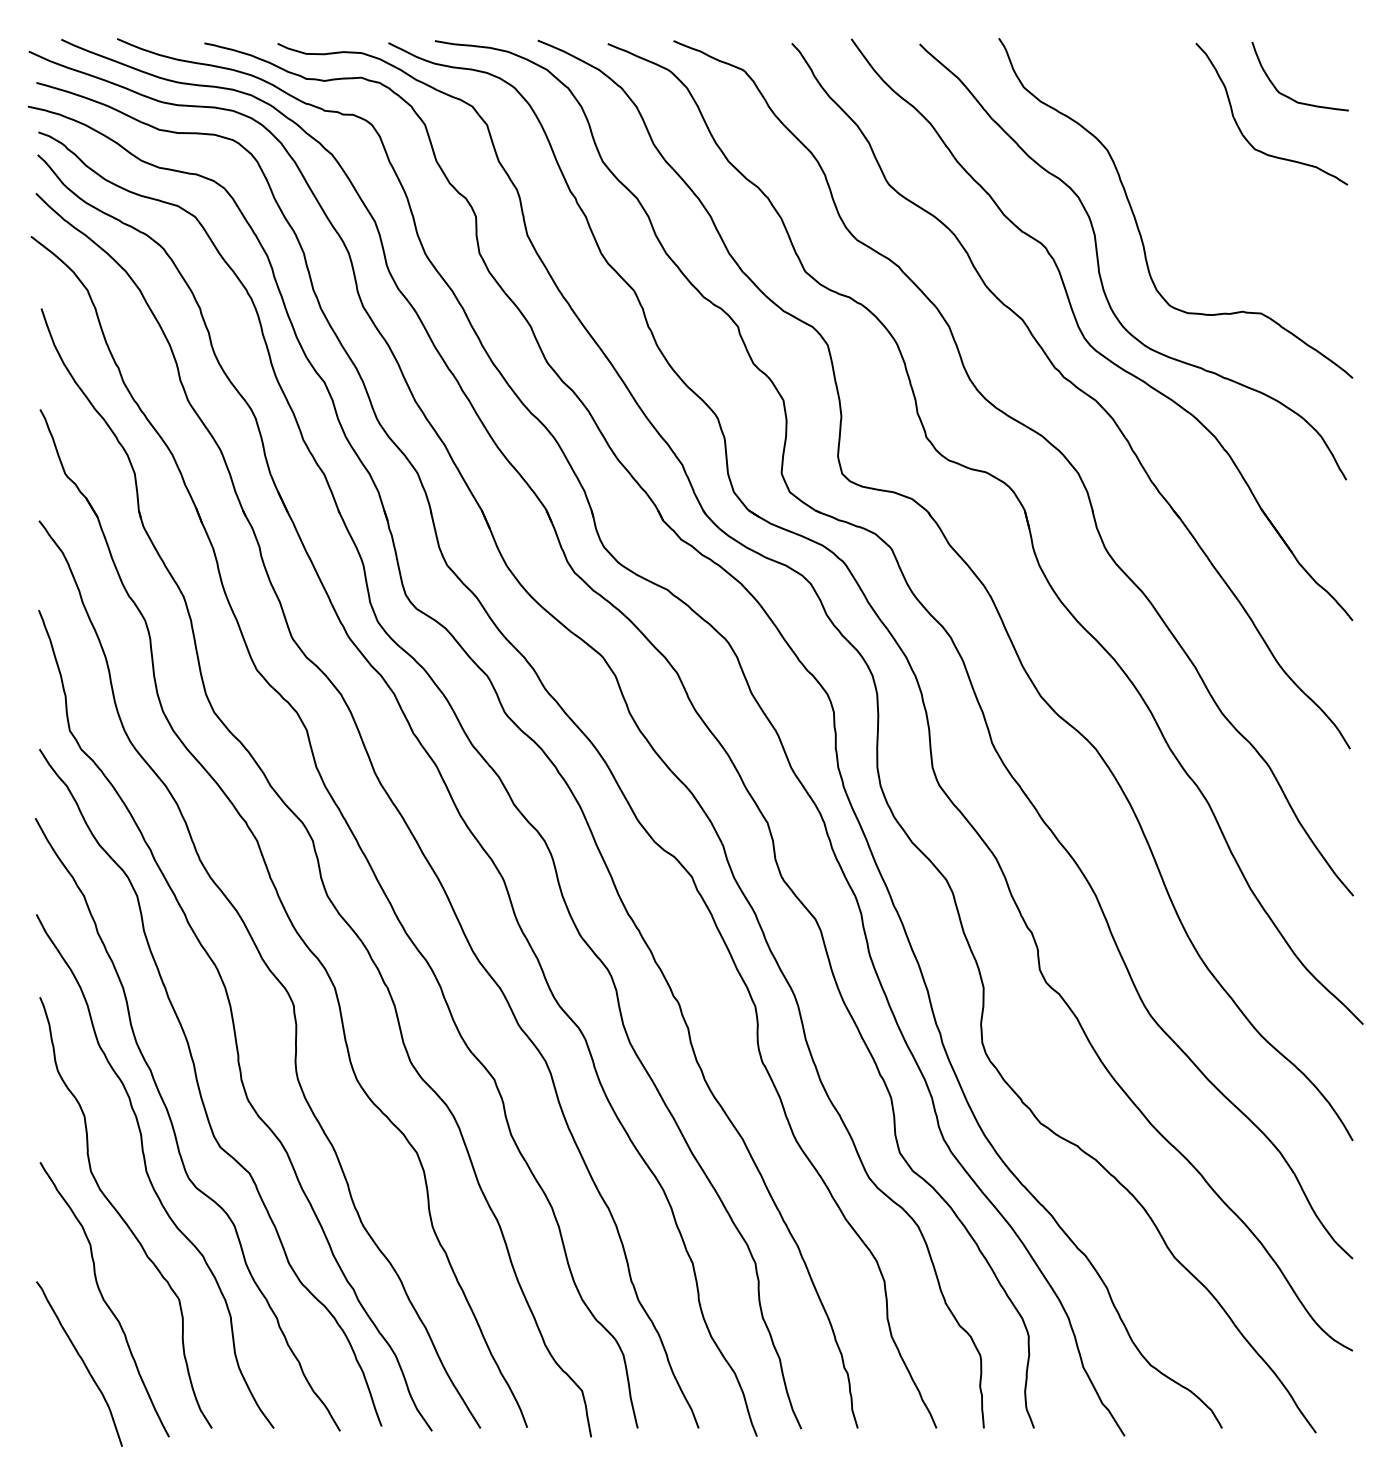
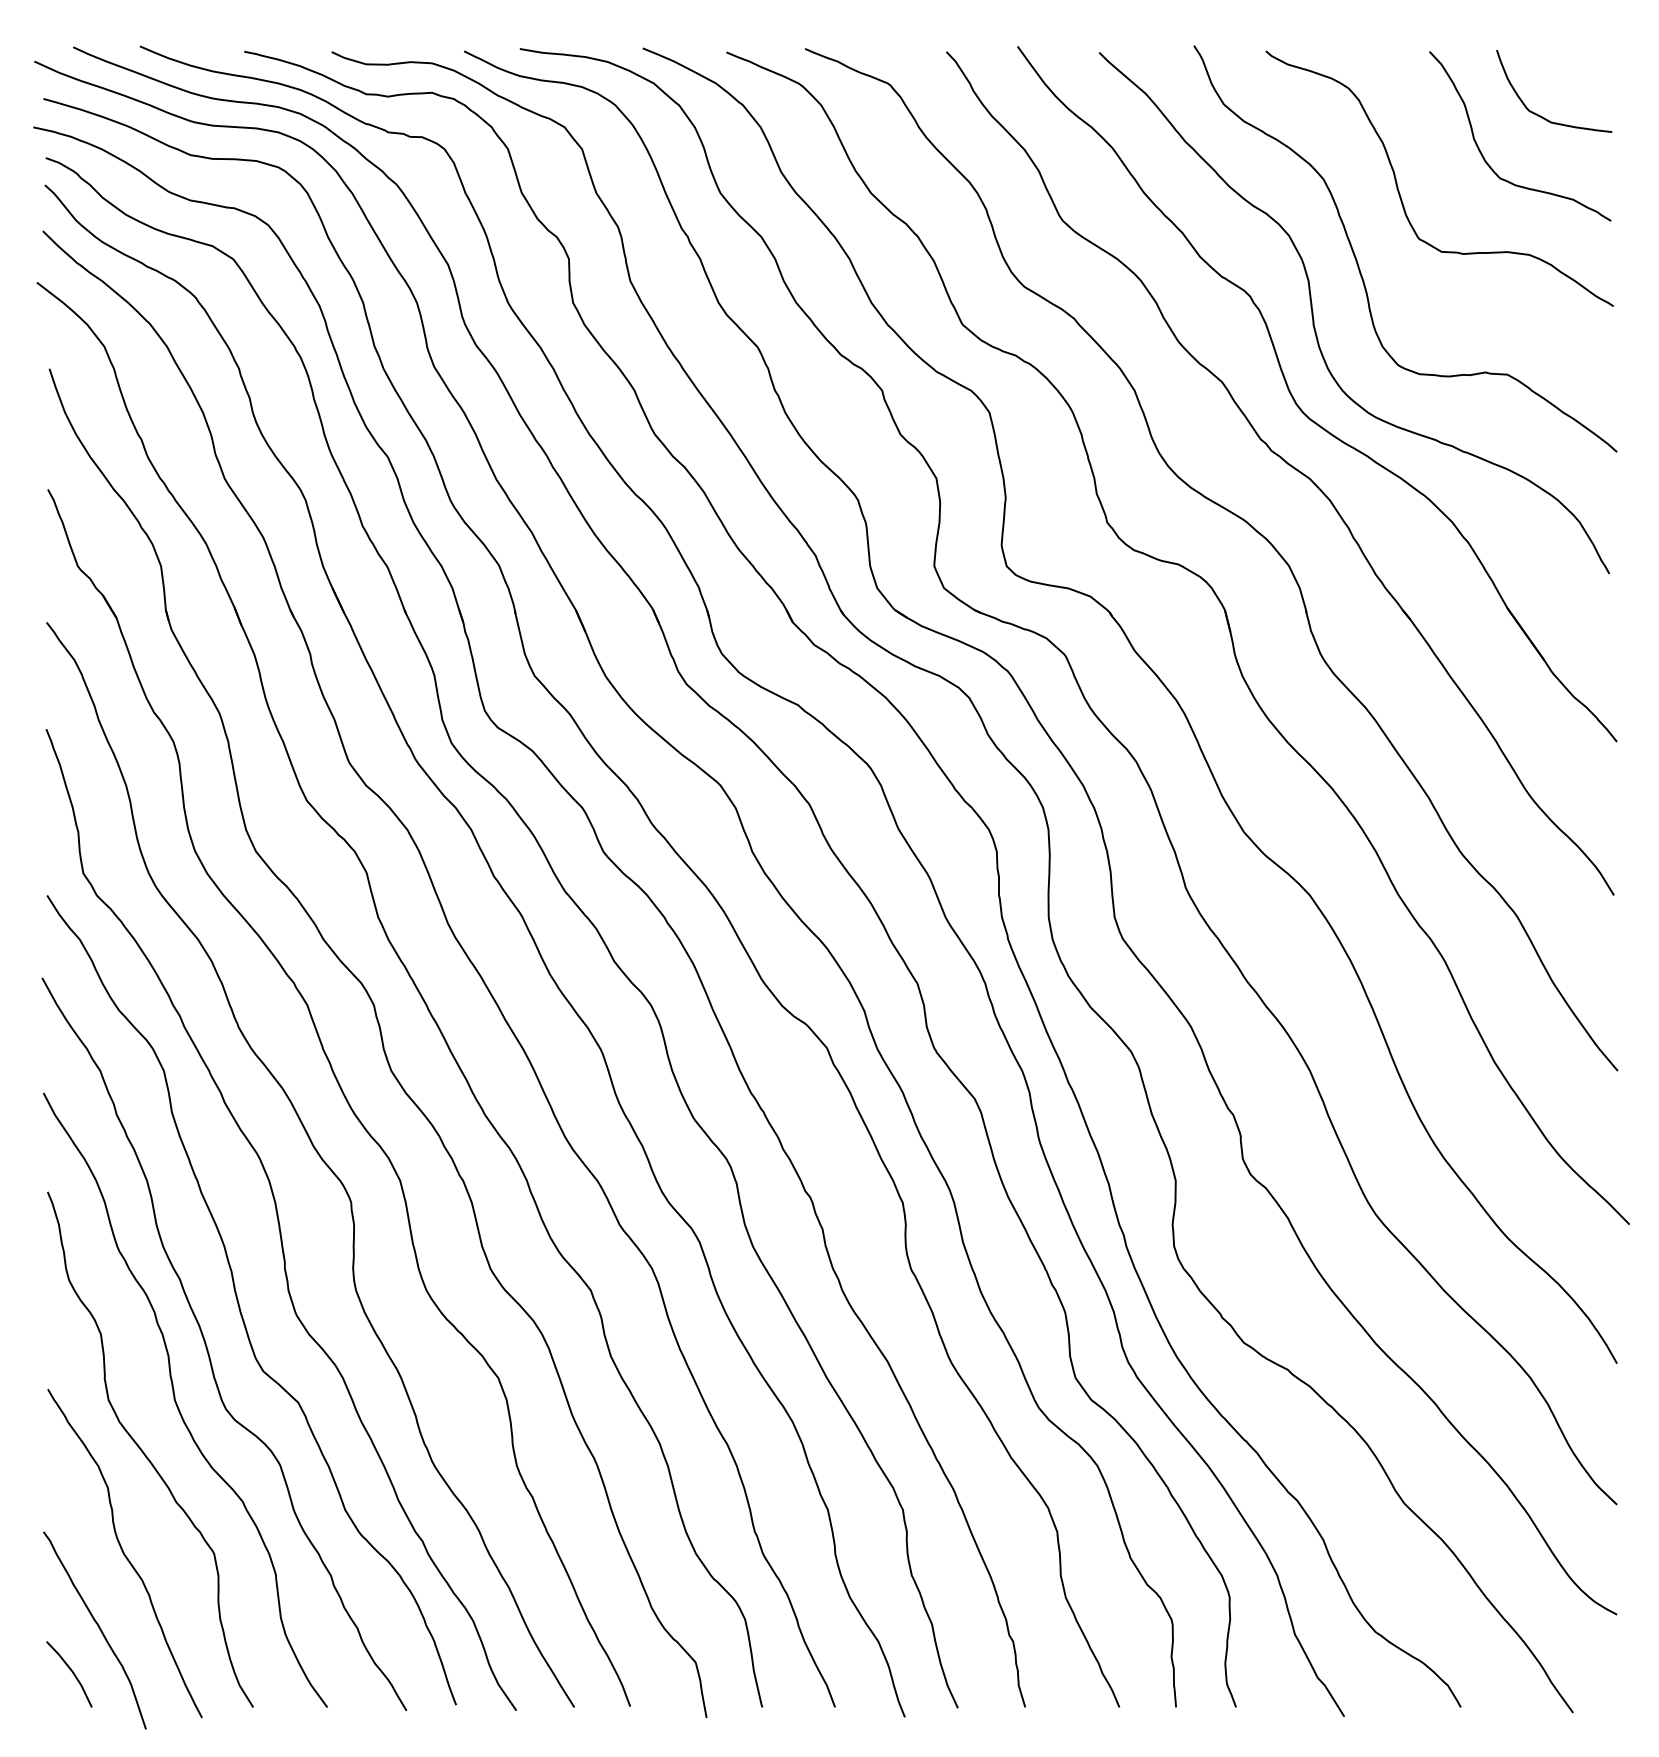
curve: (1170, 157) -> (1399, 188), added
line: (59, 1398) -> (71, 1671), added

